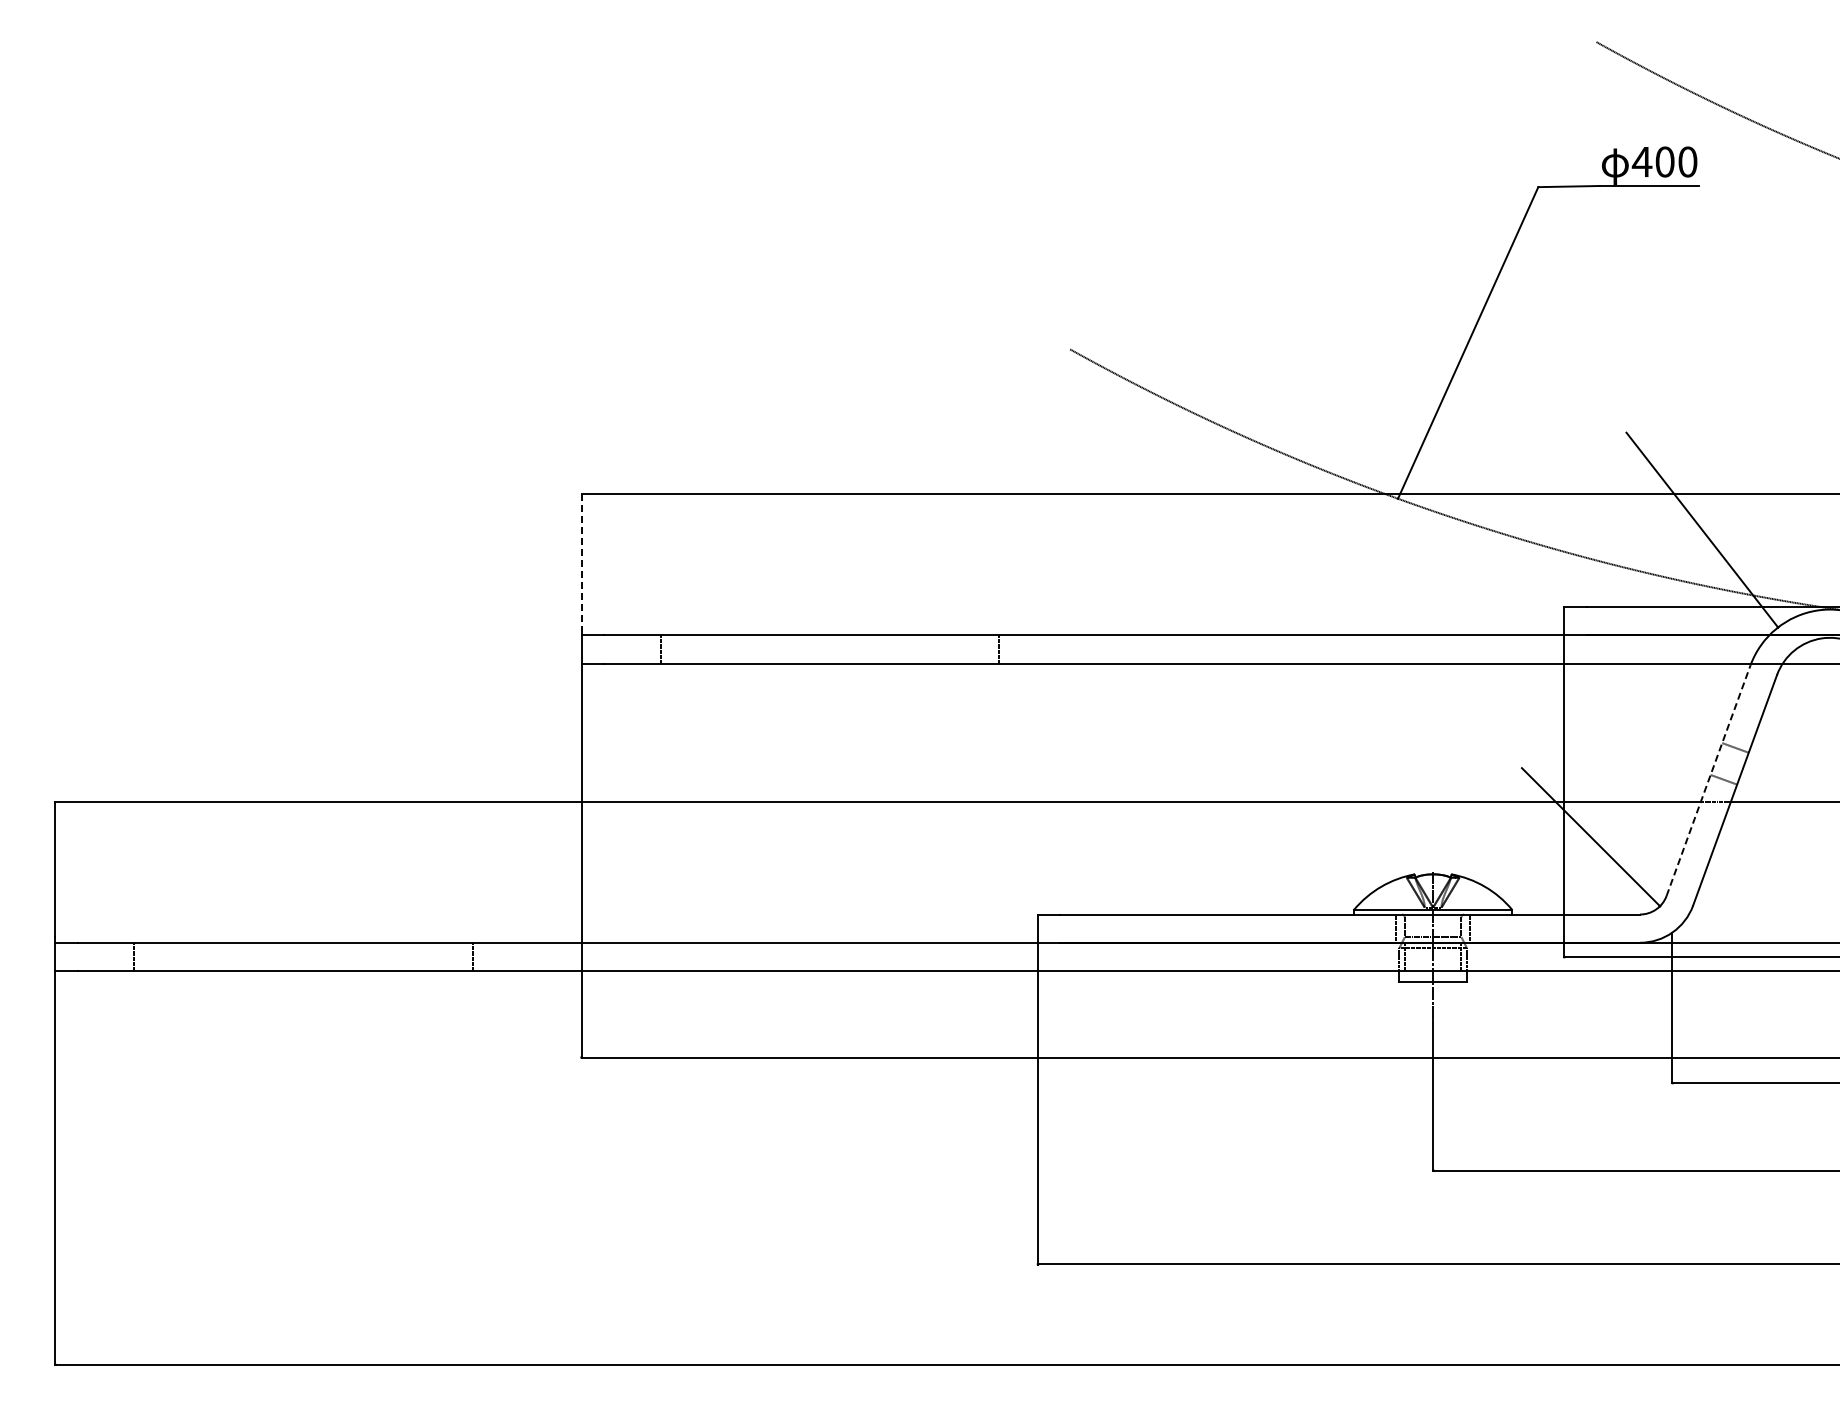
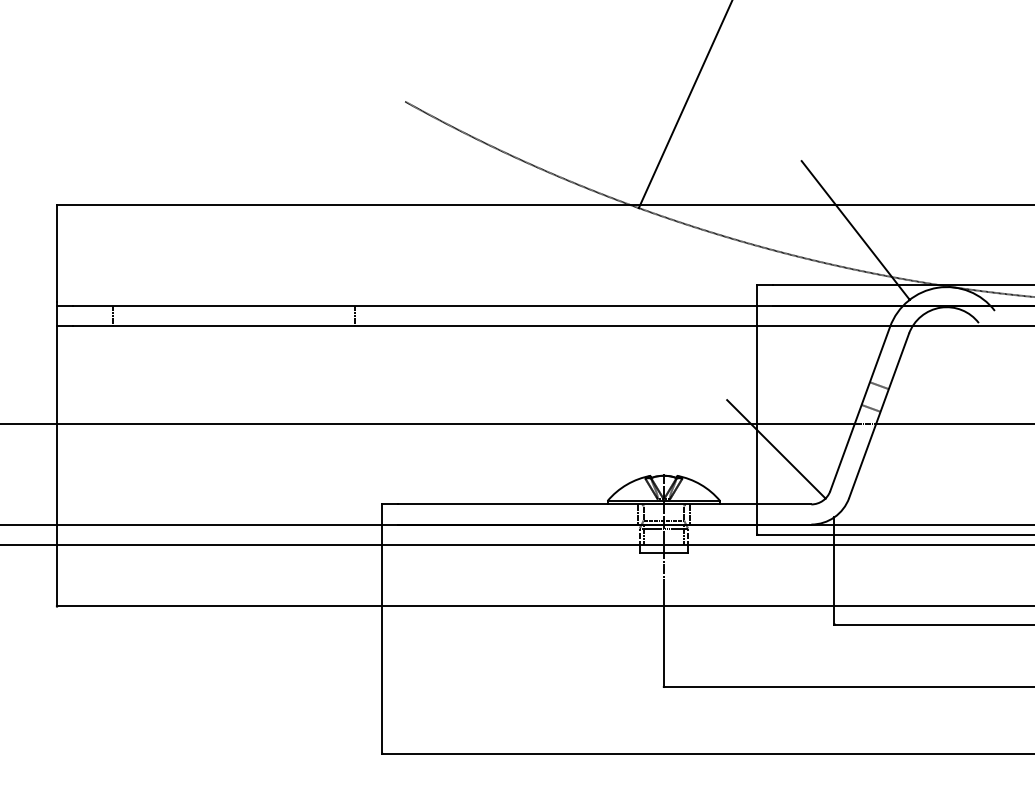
line: (581, 562) -> (56, 253), dashed -> solid
line: (1708, 780) -> (860, 408), dashed -> solid

